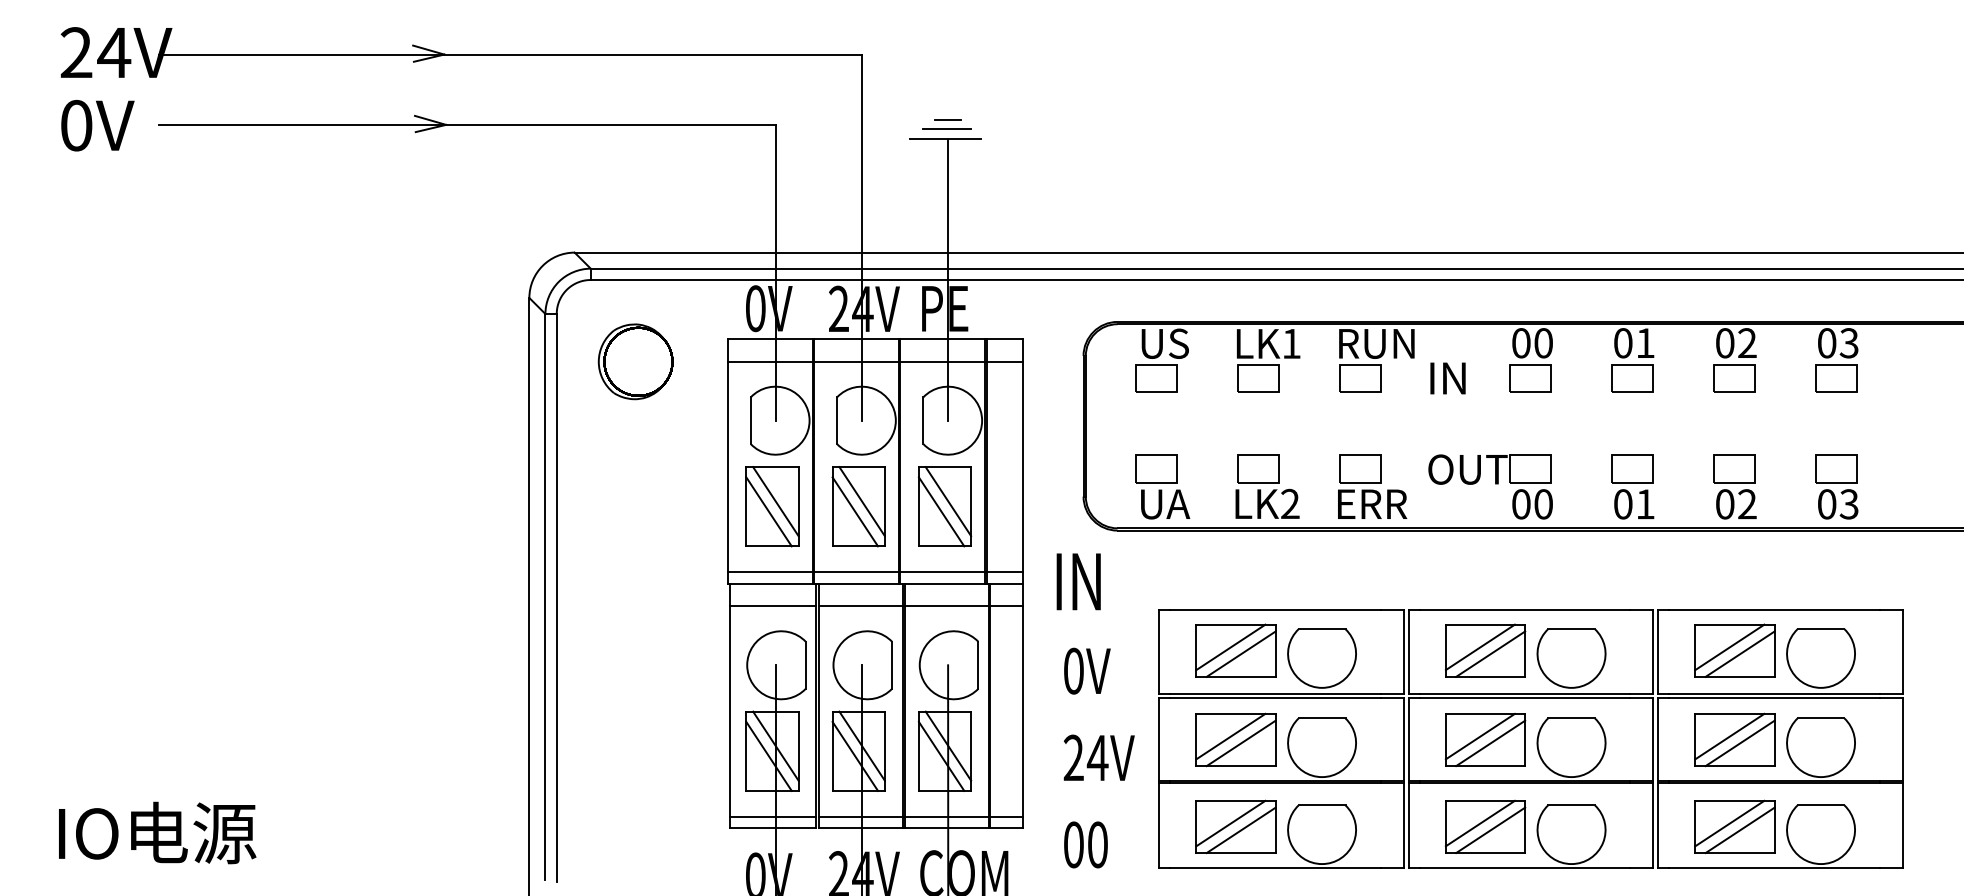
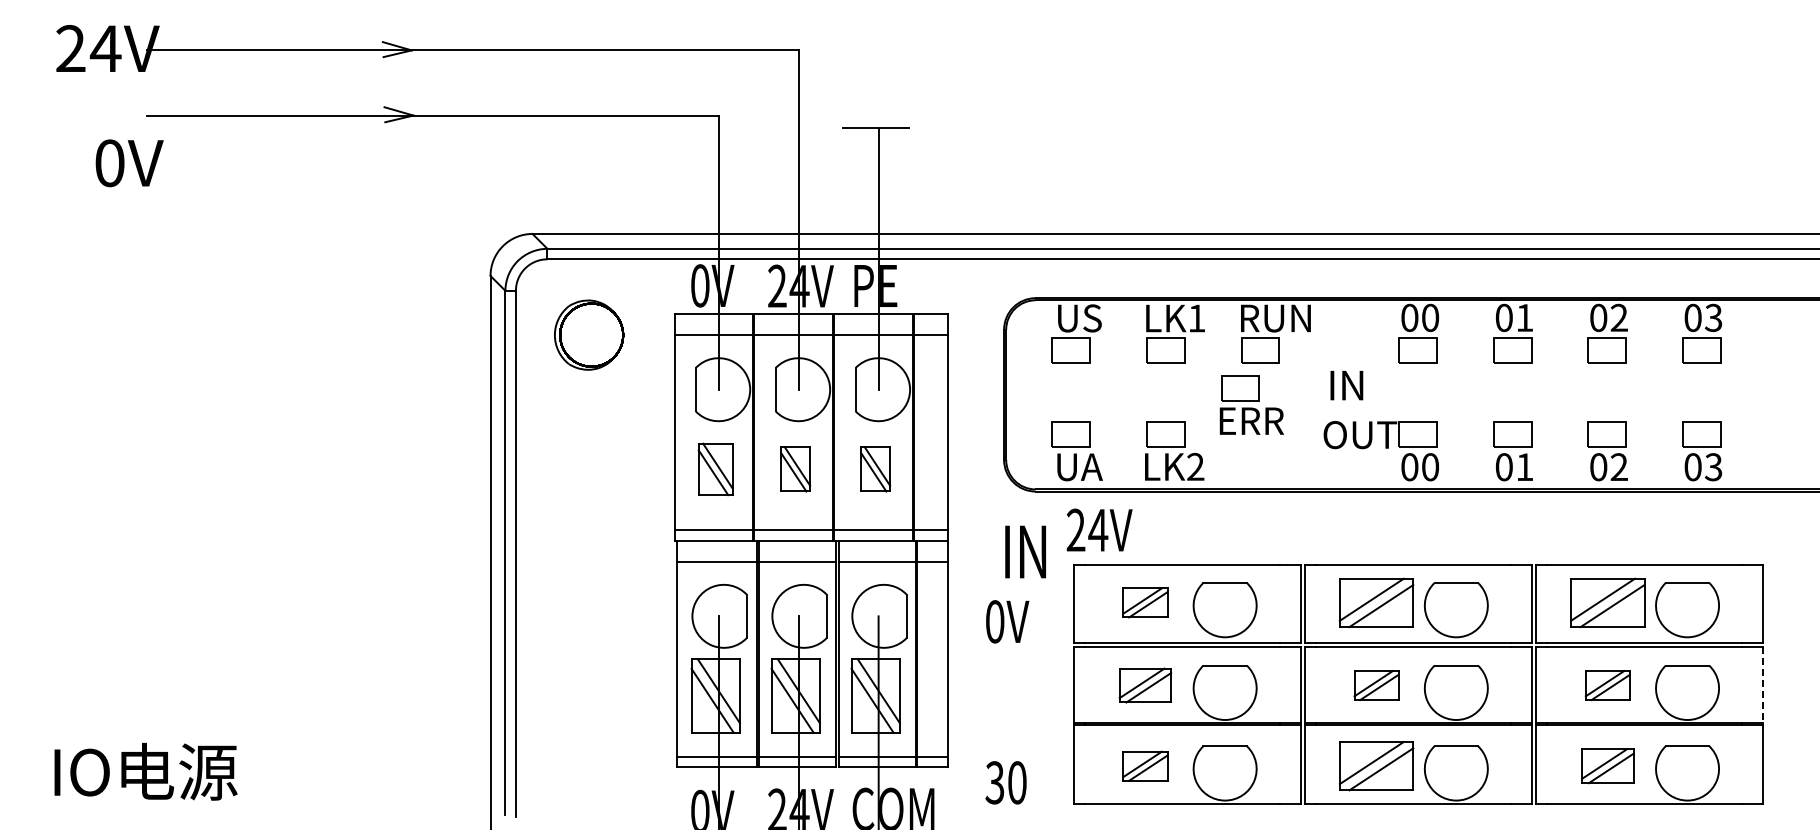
line: (948, 119) -> (878, 110), removed
text: (97, 125) -> (129, 163), moved
line: (946, 129) -> (877, 119), removed
text: (1447, 378) -> (1346, 385), moved
part: (1372, 486) -> (1251, 404), moved
part: (772, 506) -> (715, 469), size x0.7
part: (858, 506) -> (795, 469), size x0.6
part: (944, 506) -> (875, 469), size x0.6
text: (1078, 581) -> (1025, 551), moved
part: (1236, 650) -> (1145, 602), size x0.6
part: (1236, 739) -> (1145, 685), size x0.7
part: (1485, 739) -> (1376, 685), size x0.6
part: (1734, 739) -> (1607, 685), size x0.6
line: (1903, 739) -> (1763, 685), solid -> dashed
text: (1099, 757) -> (1099, 529), moved
part: (1236, 827) -> (1145, 766), size x0.6
part: (1734, 827) -> (1607, 766), size x0.7
text: (1073, 844) -> (994, 782), 00 -> 30

